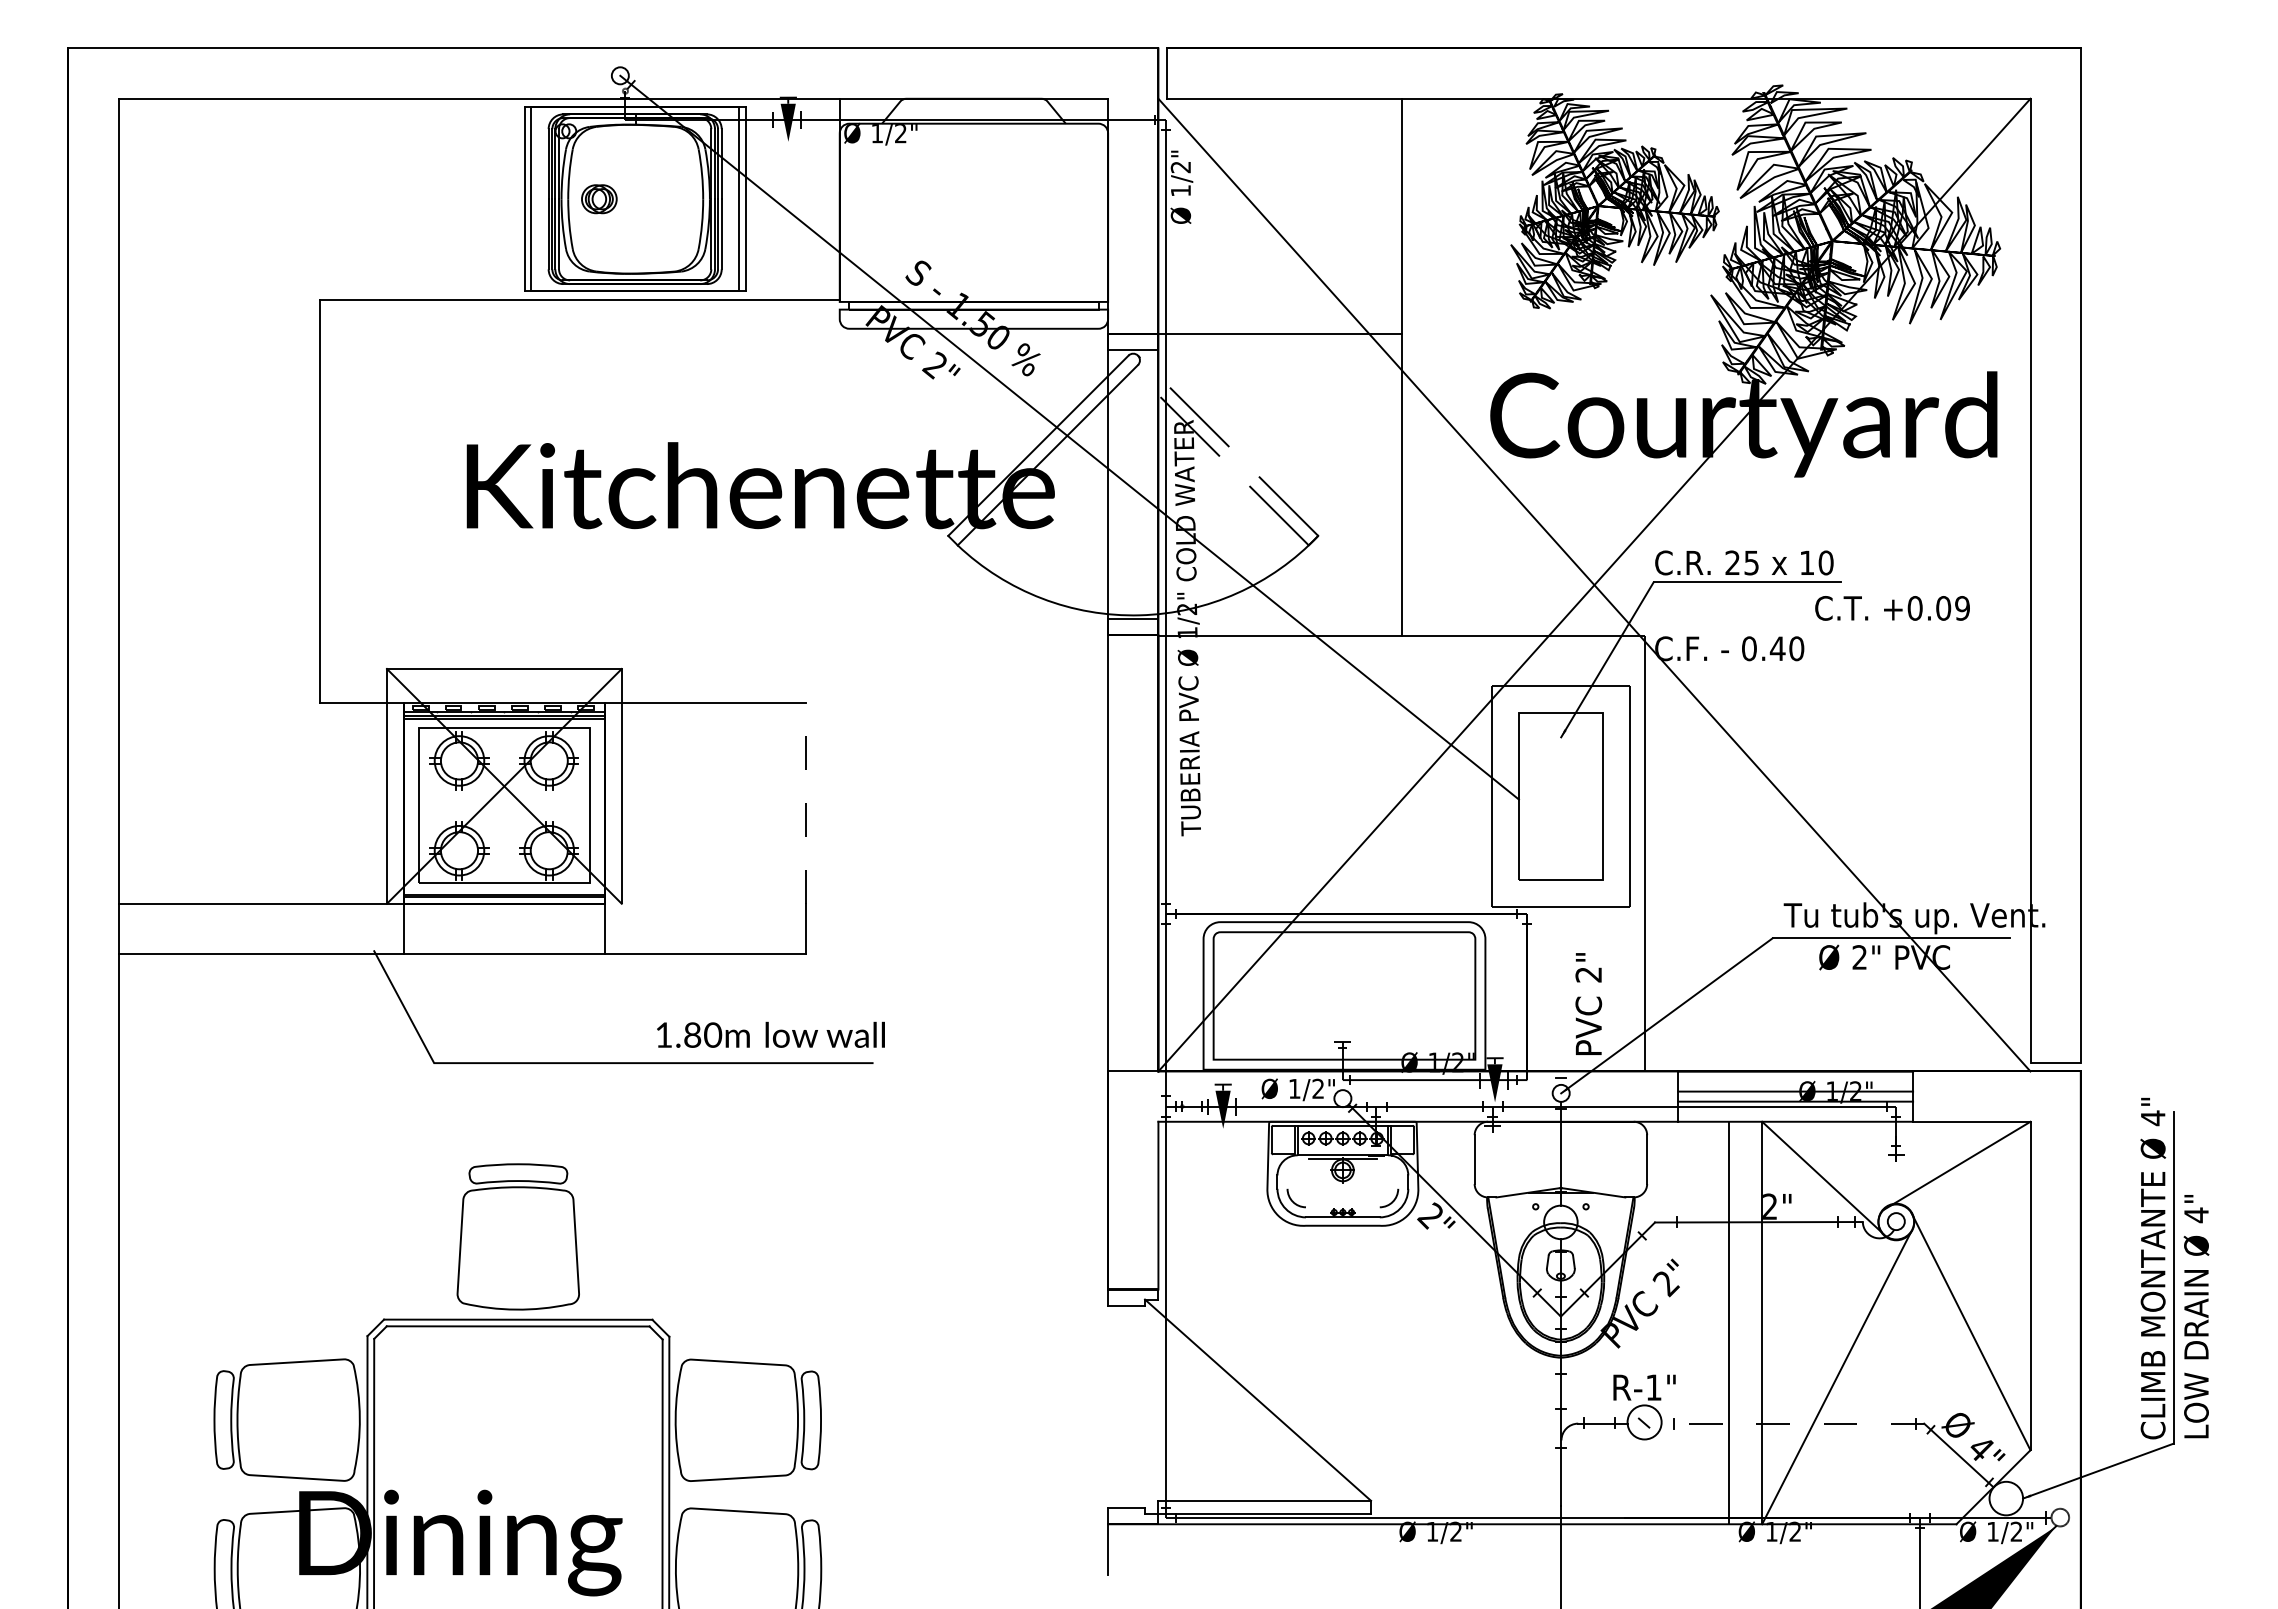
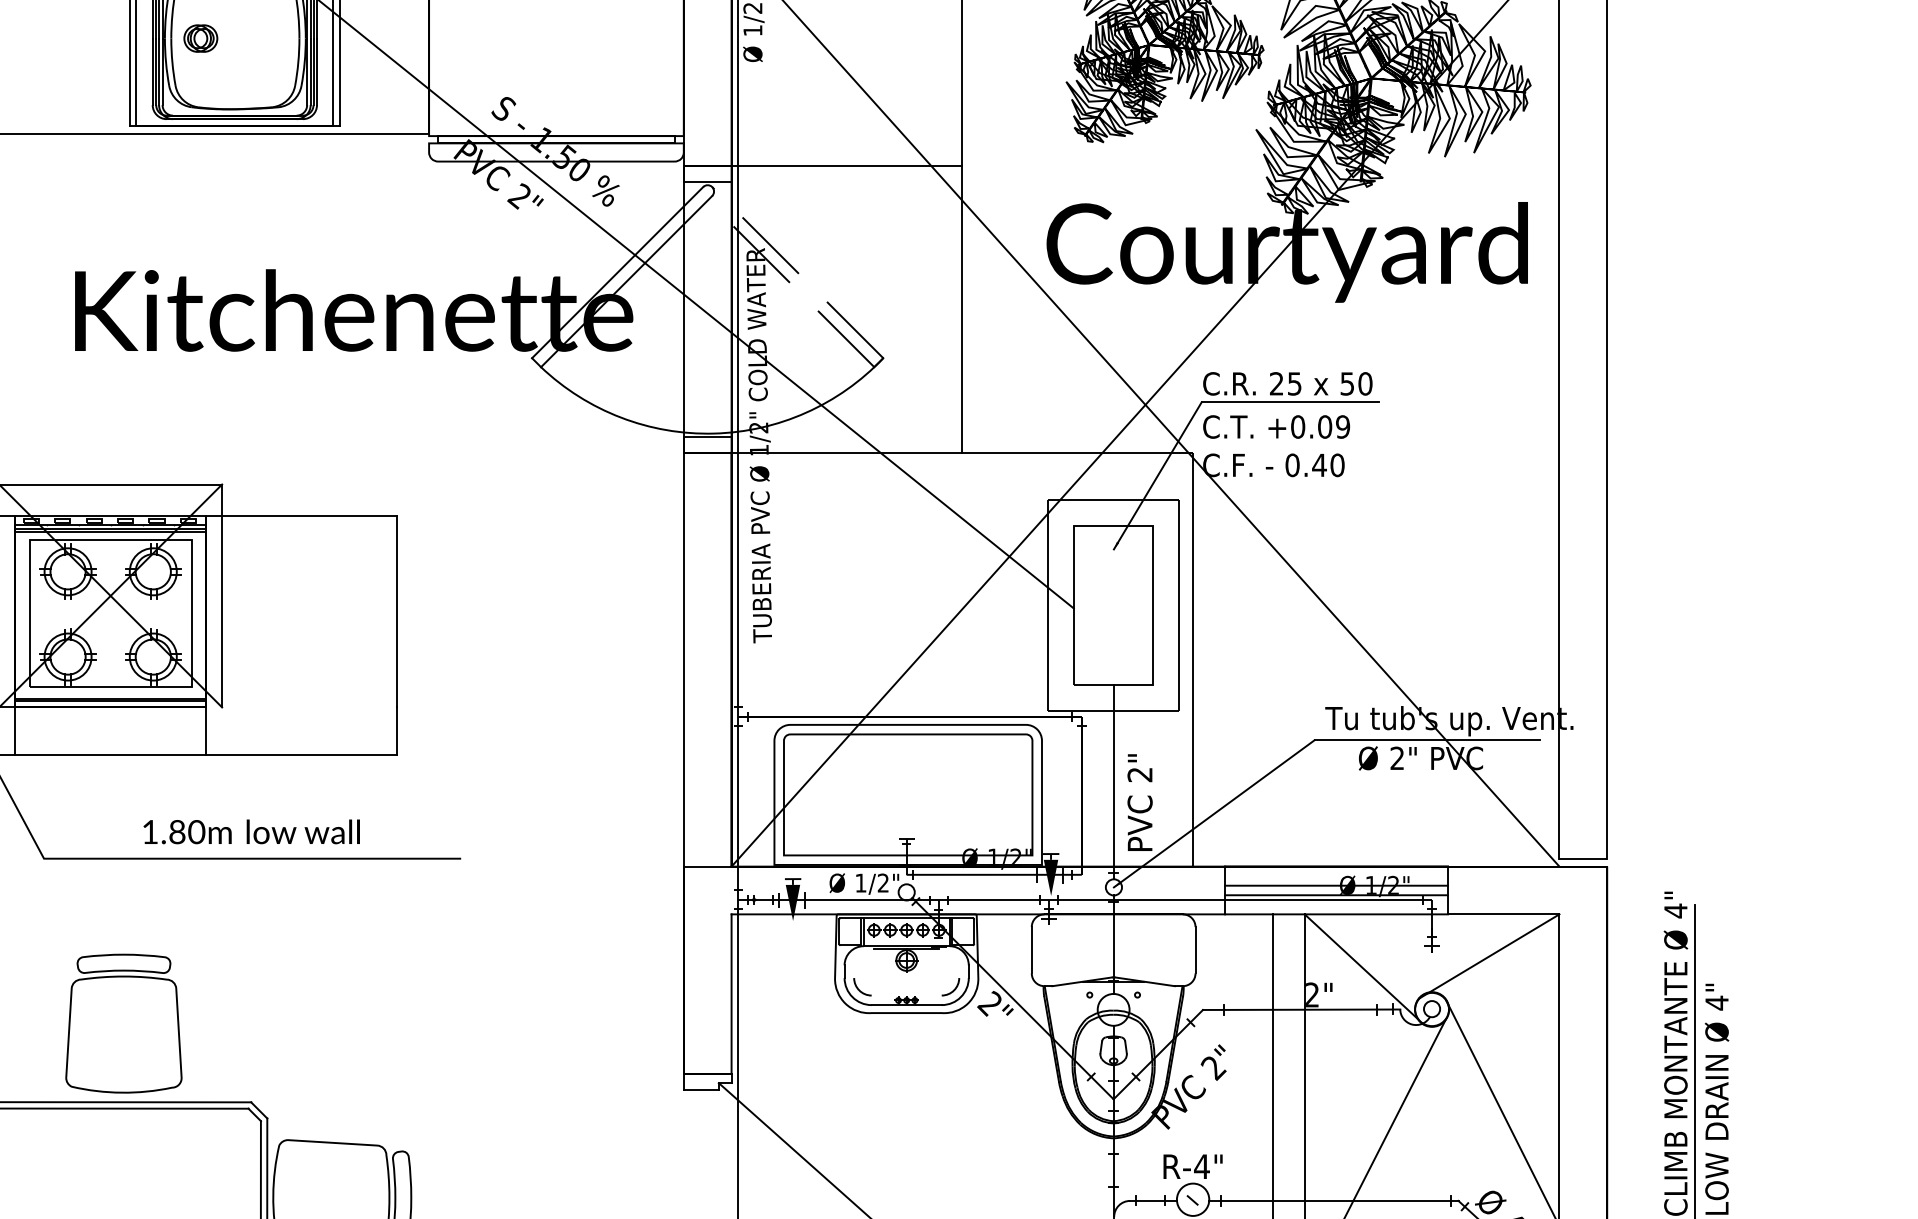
text: (1807, 562) -> (1347, 383), 10 -> 50
text: (1892, 608) -> (1276, 427), moved
line: (806, 803) -> (397, 612), dashed -> solid
line: (1560, 982) -> (1113, 782), added
text: (770, 1034) -> (251, 831), moved
text: (1653, 1387) -> (1201, 1166), R-1" -> R-4"
line: (1792, 1423) -> (1333, 1200), dashed -> solid

